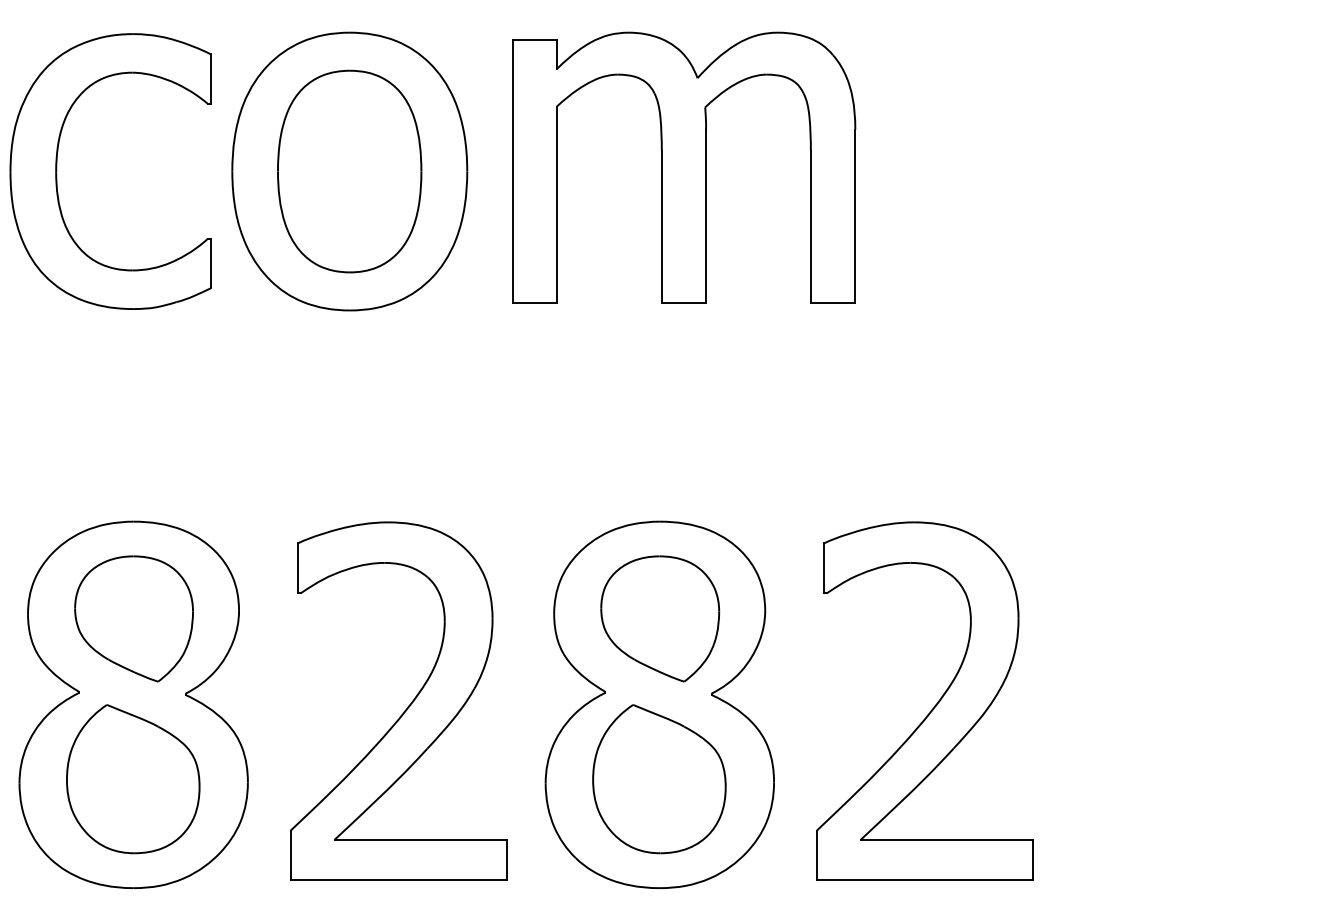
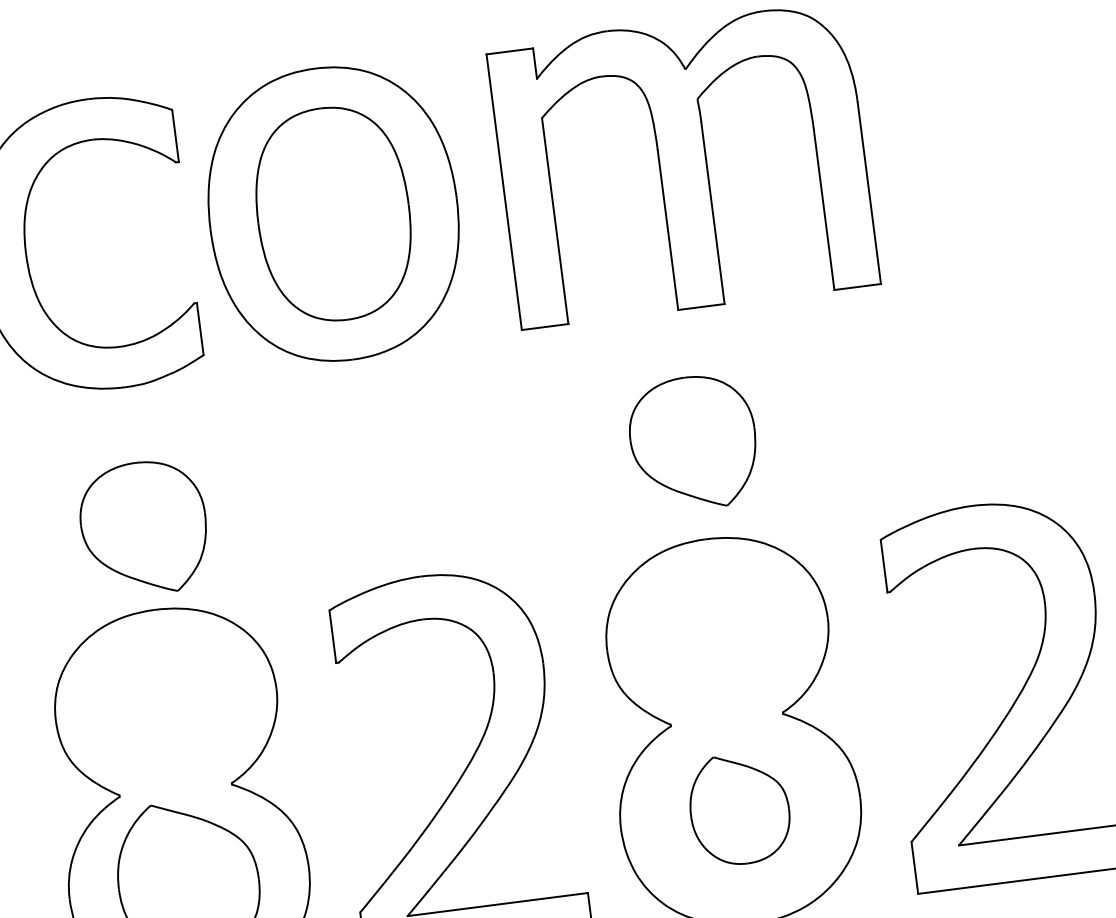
part: (133, 618) -> (143, 528), moved
part: (660, 618) -> (693, 442), moved
part: (659, 779) -> (739, 809), size x0.7

